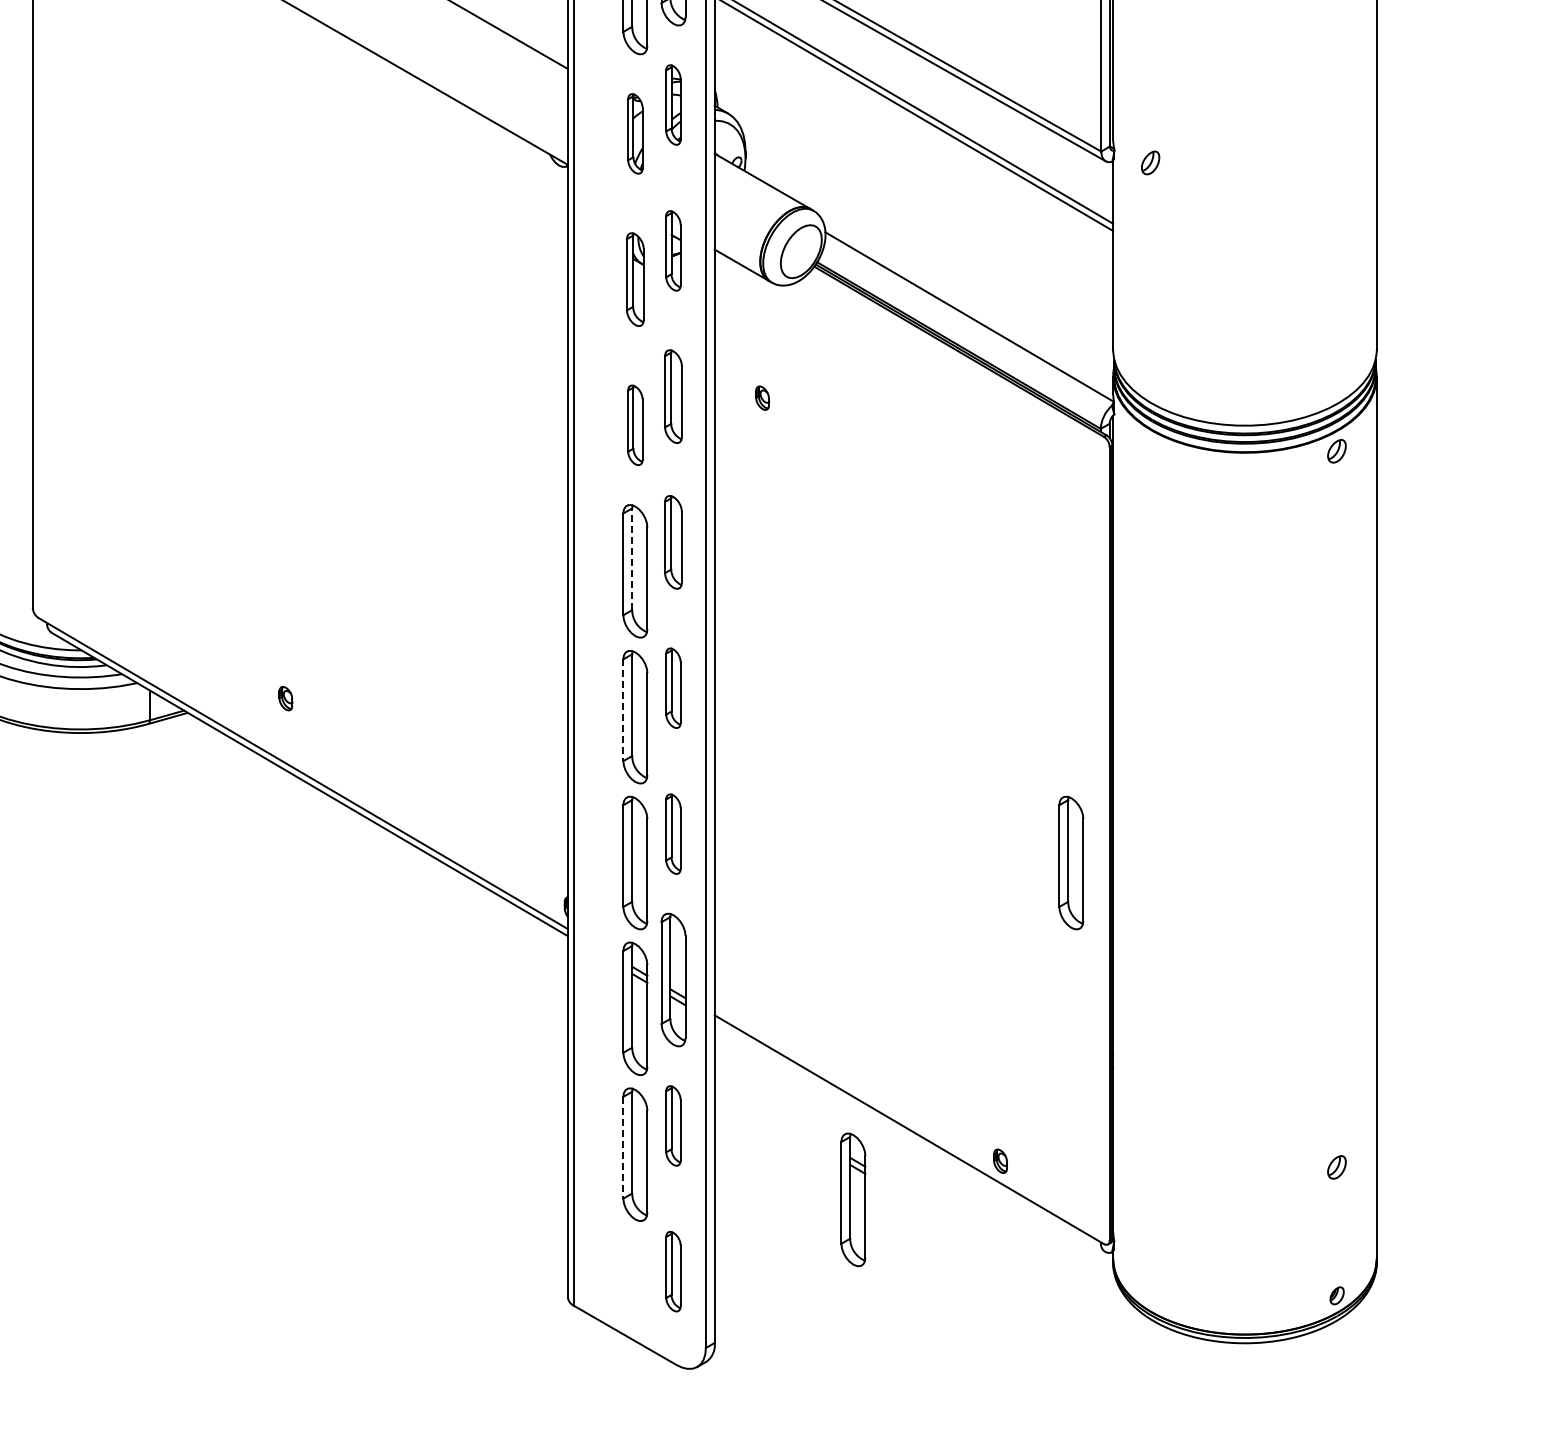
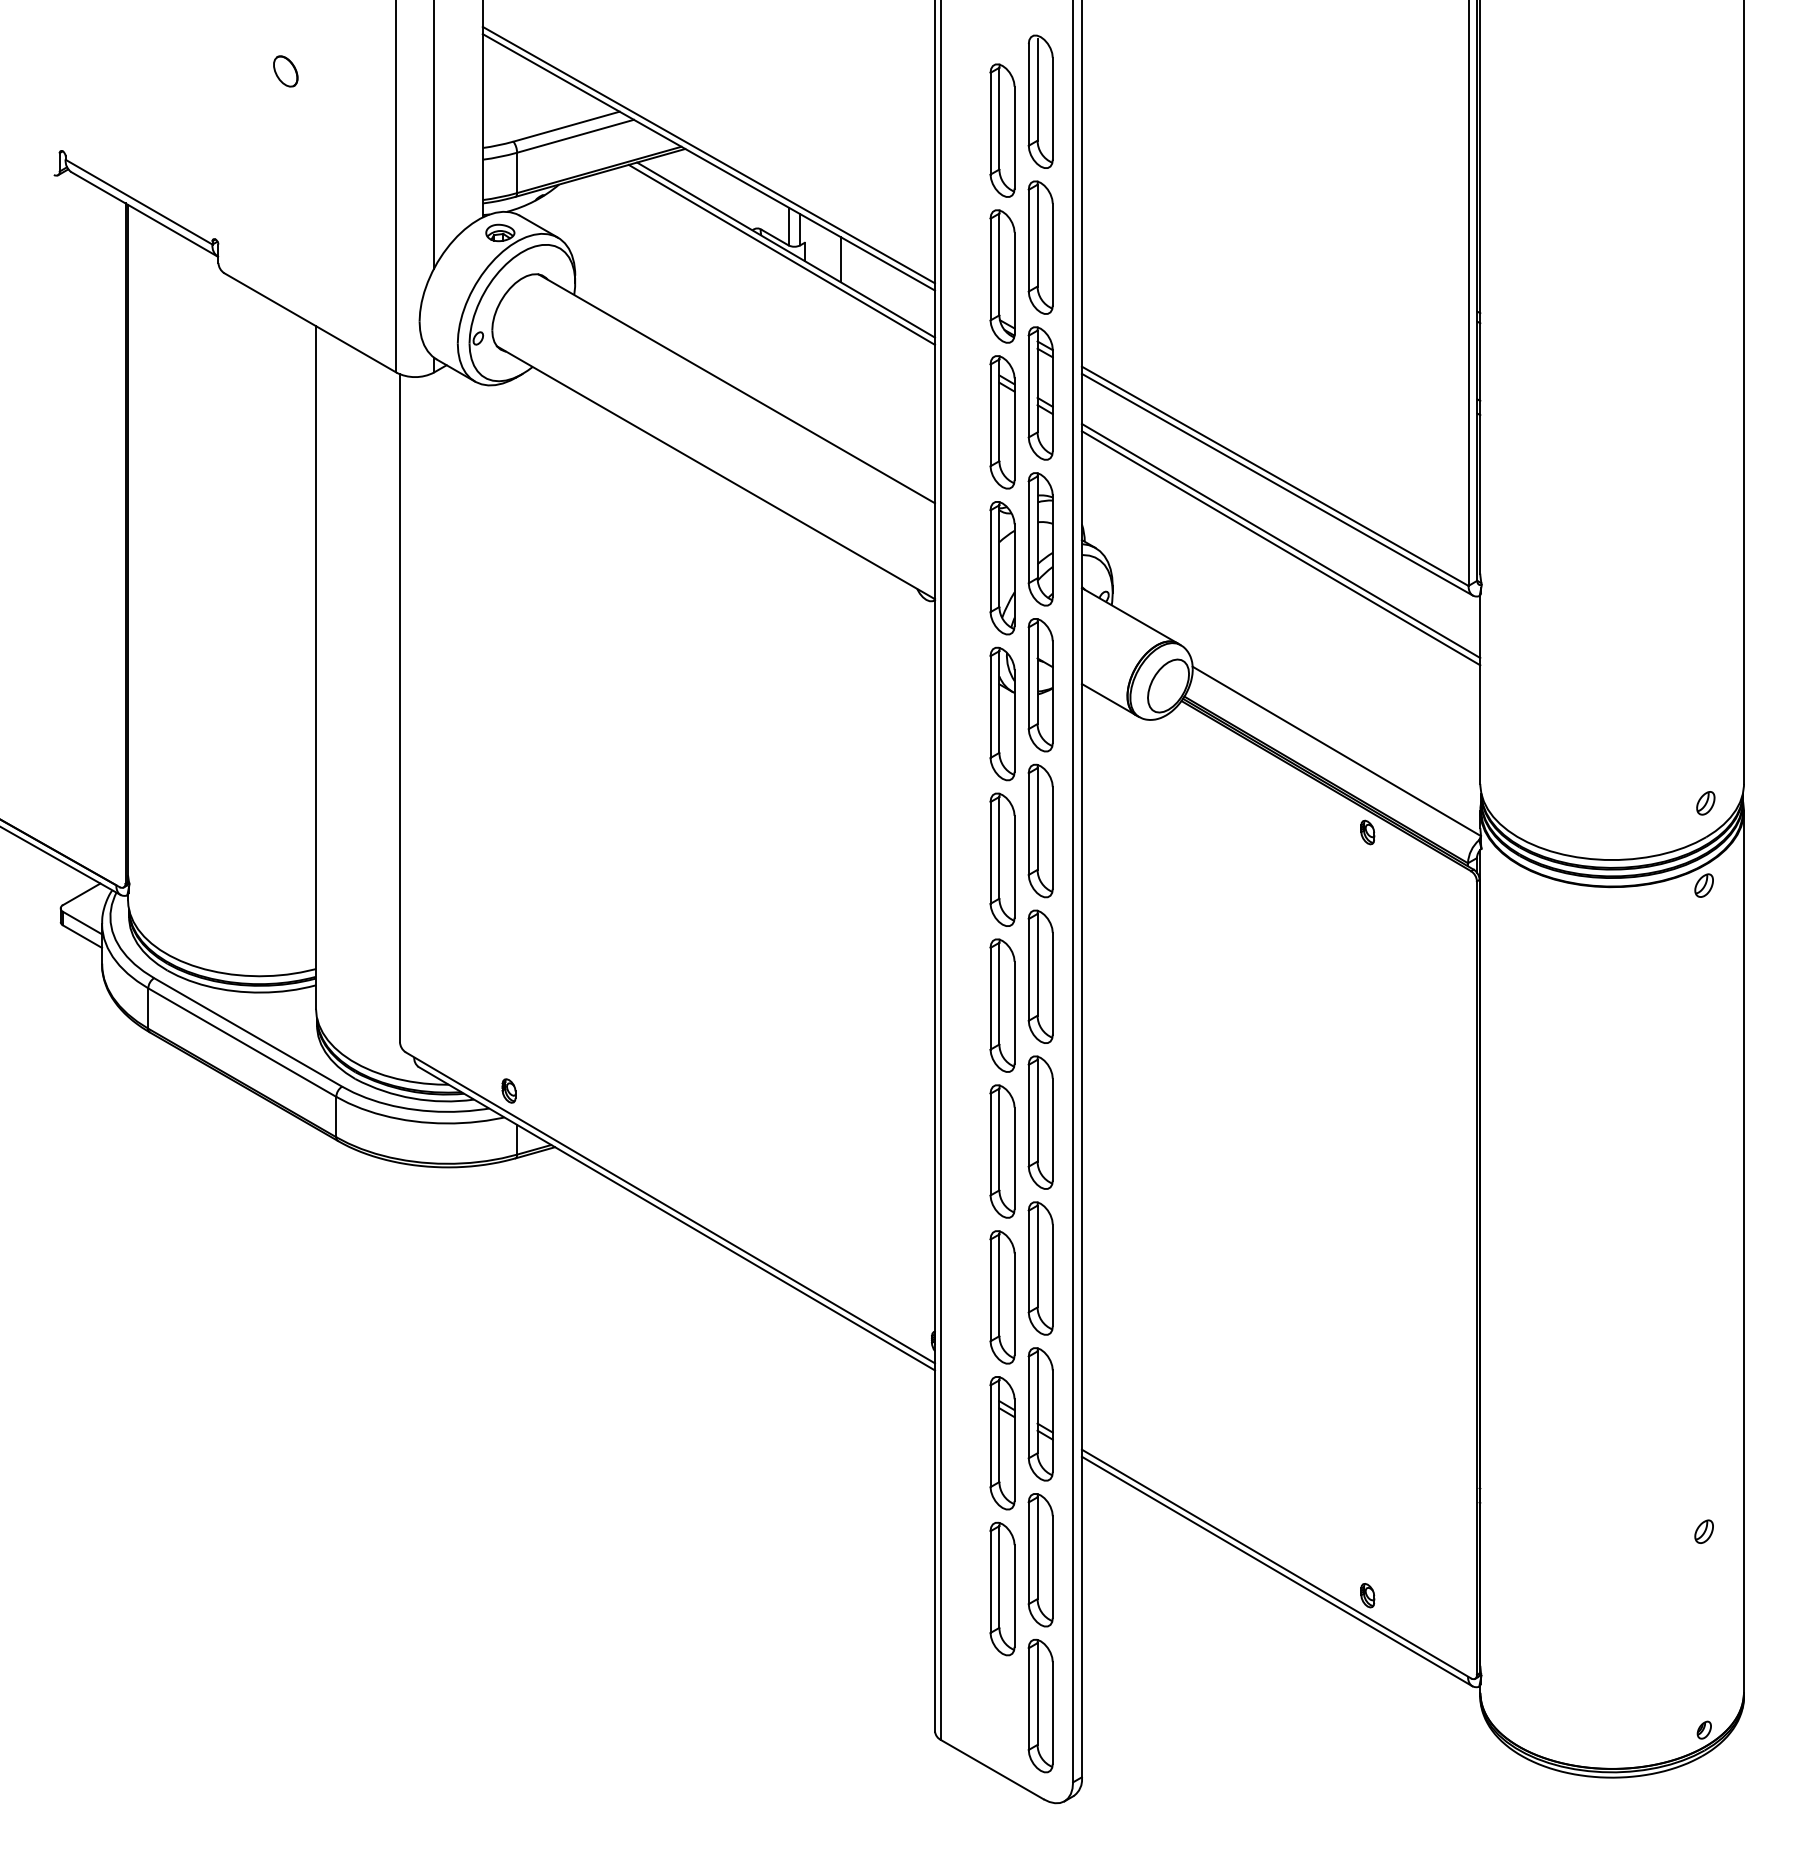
part: (673, 105) -> (1040, 539), size x1.67
part: (635, 134) -> (1002, 568), size x1.67
part: (1150, 163) -> (1705, 803), moved
part: (673, 251) -> (1040, 685), size x1.67
part: (635, 279) -> (1002, 713), size x1.43
part: (673, 396) -> (1040, 830), size x1.43
part: (762, 398) -> (1367, 832), moved
part: (635, 425) -> (1002, 859), size x1.67
part: (673, 542) -> (1040, 976), size x1.43
line: (632, 559) -> (999, 993), dashed -> solid
part: (673, 688) -> (1040, 1122), size x1.67
part: (285, 698) -> (508, 1090), moved
line: (623, 710) -> (990, 1144), dashed -> solid
part: (673, 834) -> (1040, 1268), size x1.67
part: (1071, 863) -> (1438, 1297), removed
part: (673, 1126) -> (1040, 1560), size x1.67
line: (909, 1137) -> (1276, 1571), added
line: (623, 1148) -> (990, 1582), dashed -> solid
part: (1336, 1167) -> (1703, 1531), moved
part: (853, 1200) -> (1220, 1634), removed
part: (673, 1271) -> (1040, 1705), size x1.67

